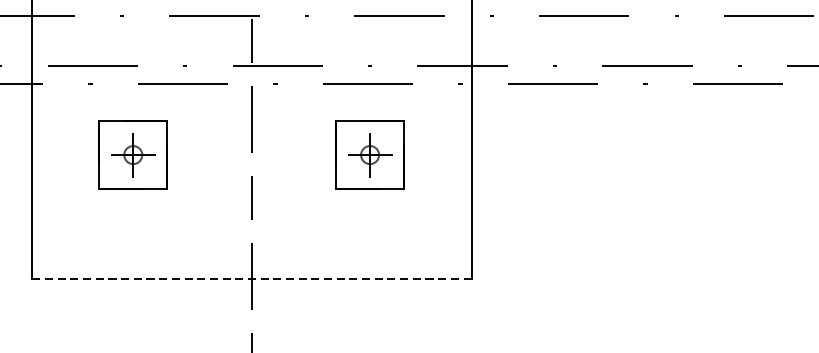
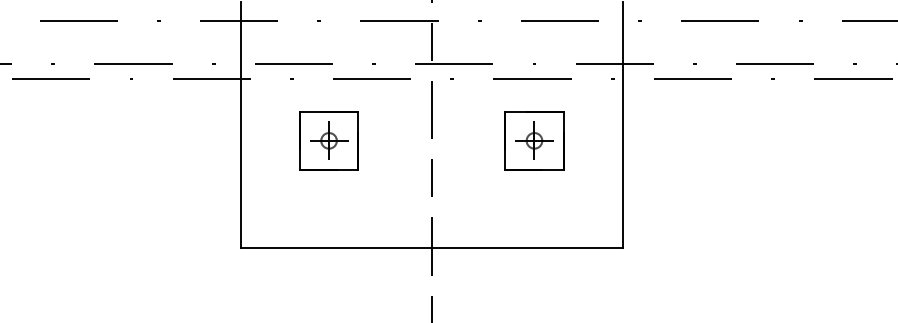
line: (251, 279) -> (431, 248), dashed -> solid

